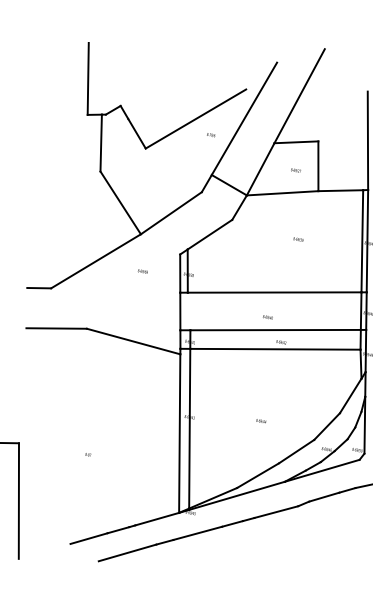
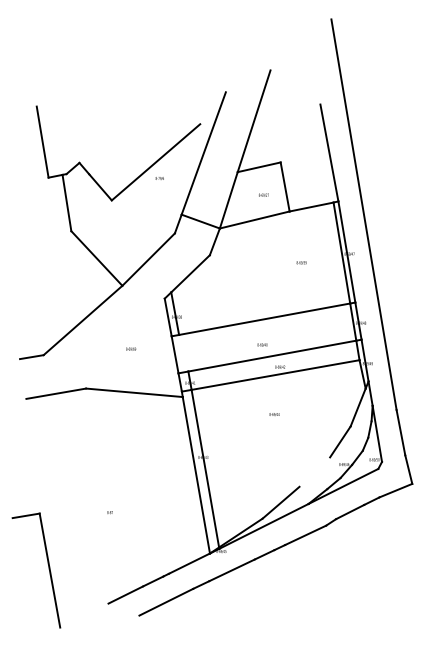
text: (210, 135) -> (159, 178), moved
text: (298, 239) -> (301, 262), moved
text: (143, 270) -> (131, 348), moved
text: (261, 421) -> (274, 414), moved
line: (296, 450) -> (314, 471), removed

